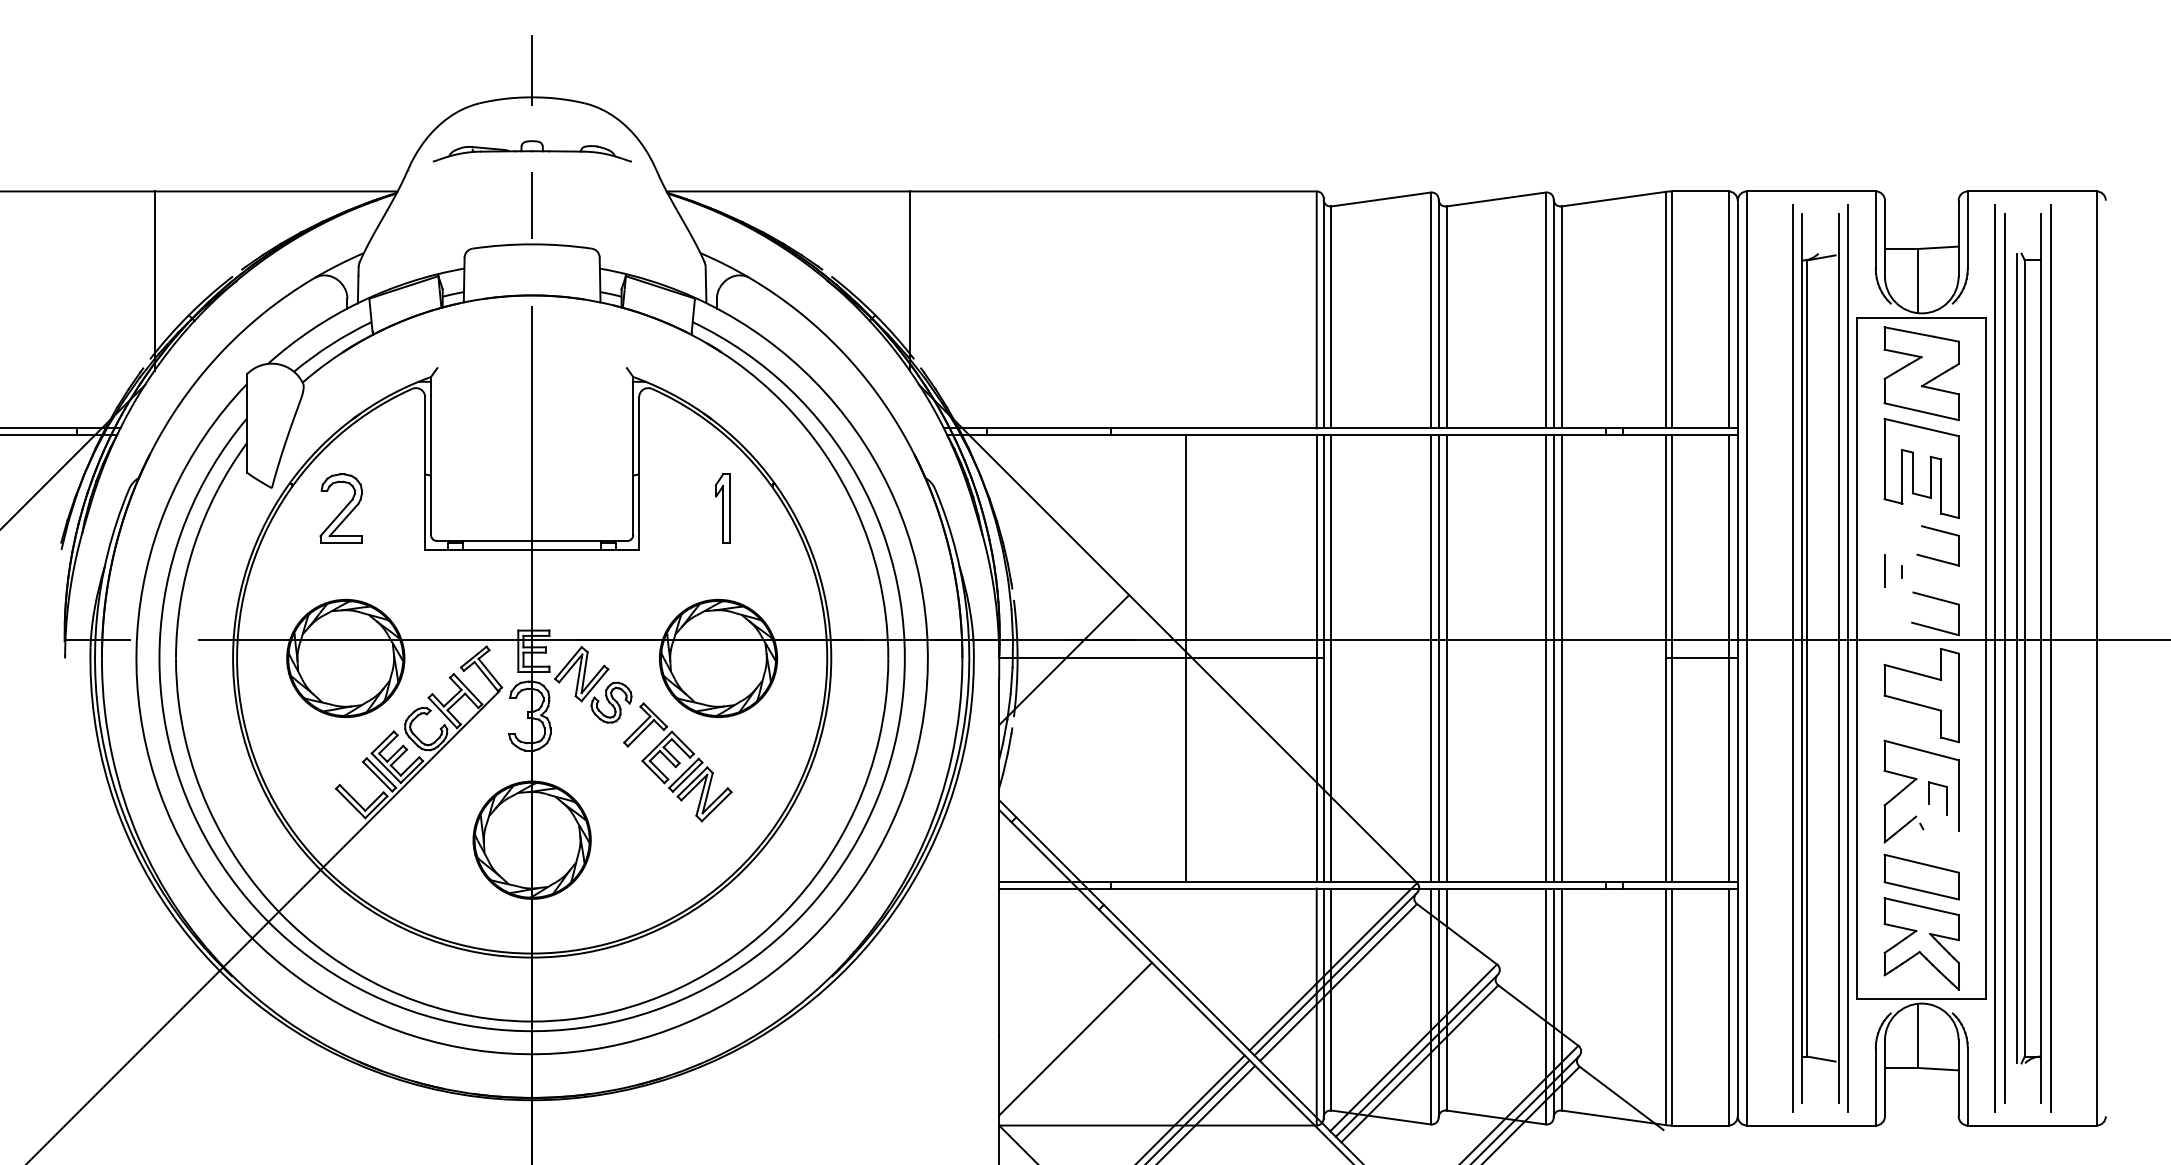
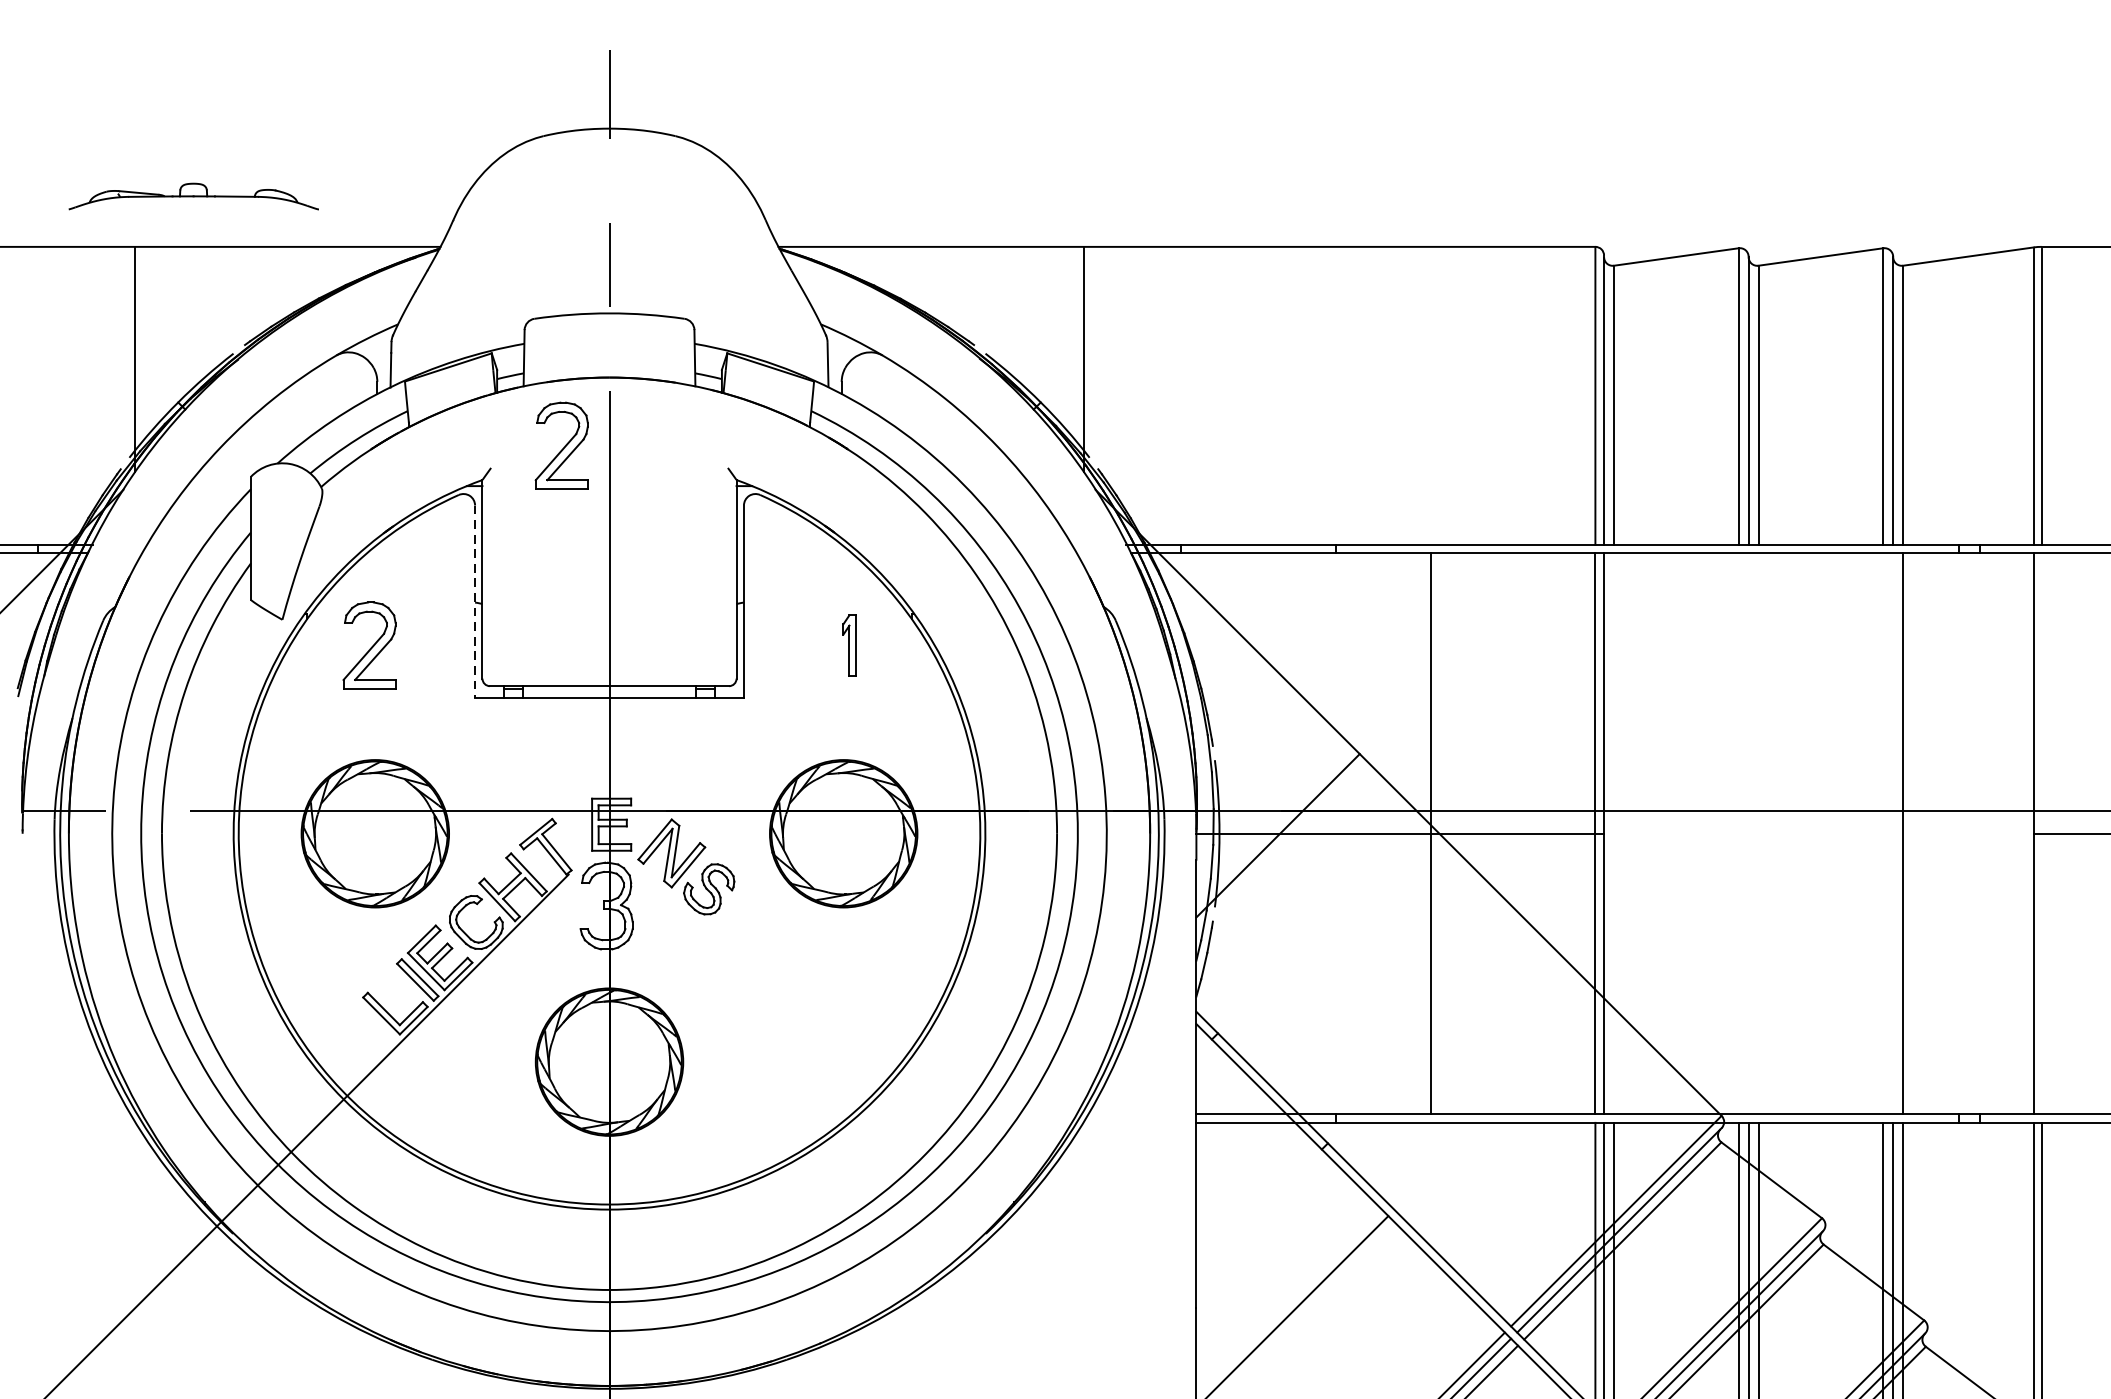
part: (531, 151) -> (192, 196), moved
part: (493, 349) -> (560, 445), added
line: (425, 473) -> (475, 601), solid -> dashed
part: (722, 508) -> (848, 645), size x0.7
line: (1331, 658) -> (1613, 833), removed
line: (1430, 658) -> (1738, 833), removed
line: (1438, 658) -> (1748, 833), removed
line: (1446, 658) -> (1758, 833), removed
line: (1545, 658) -> (1882, 833), removed
line: (1553, 658) -> (1892, 833), removed
line: (1671, 658) -> (2041, 833), removed
part: (677, 762) -> (792, 964), removed

